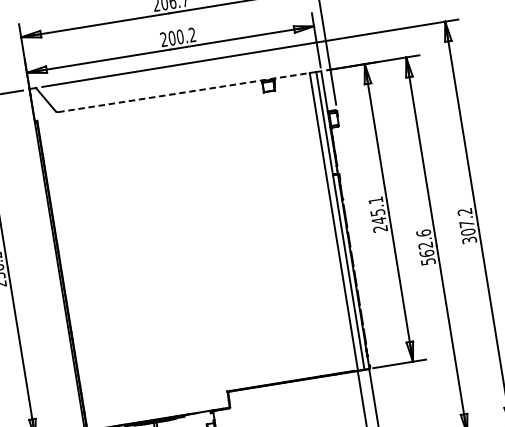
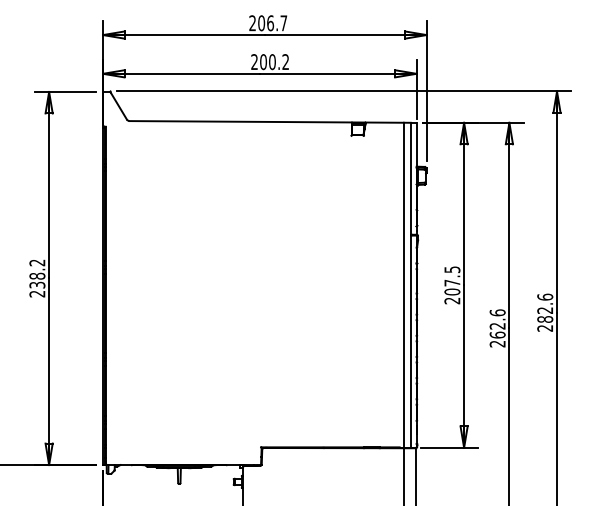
line: (184, 92) -> (267, 121), dashed -> solid
text: (377, 210) -> (452, 280), 245.1 -> 207.5
text: (467, 225) -> (545, 312), 307.2 -> 282.6
text: (428, 261) -> (497, 343), 562.6 -> 262.6

